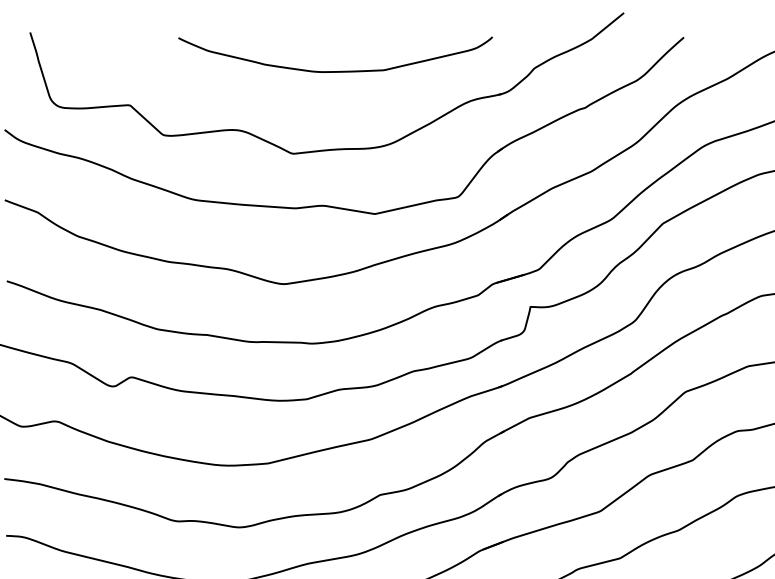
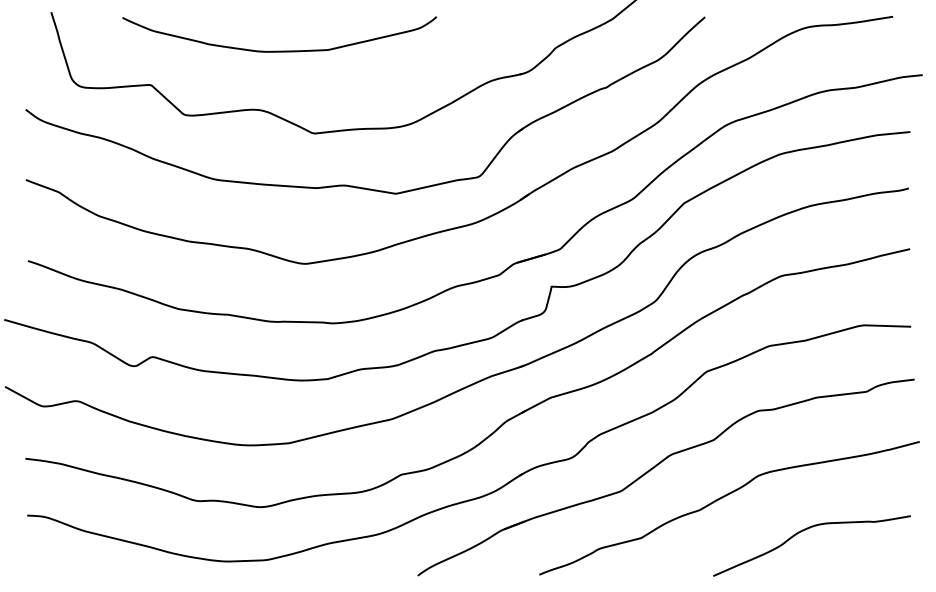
curve: (335, 70) -> (279, 50), moved

